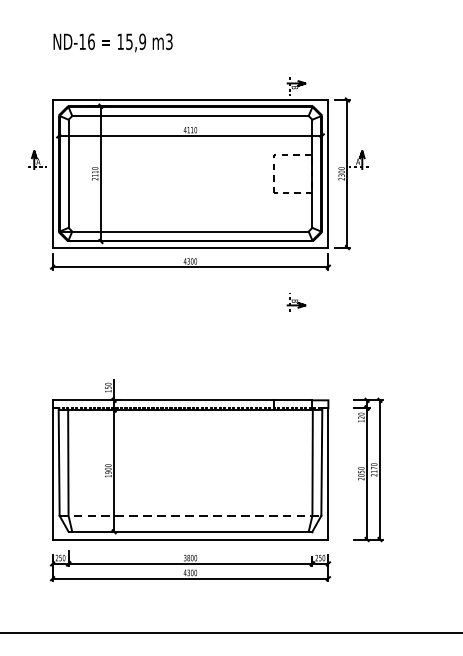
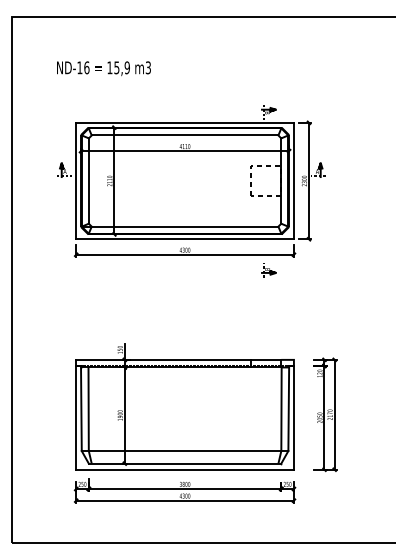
text: (112, 42) -> (103, 68), moved
part: (296, 302) -> (268, 270), moved
line: (191, 516) -> (185, 451), dashed -> solid

